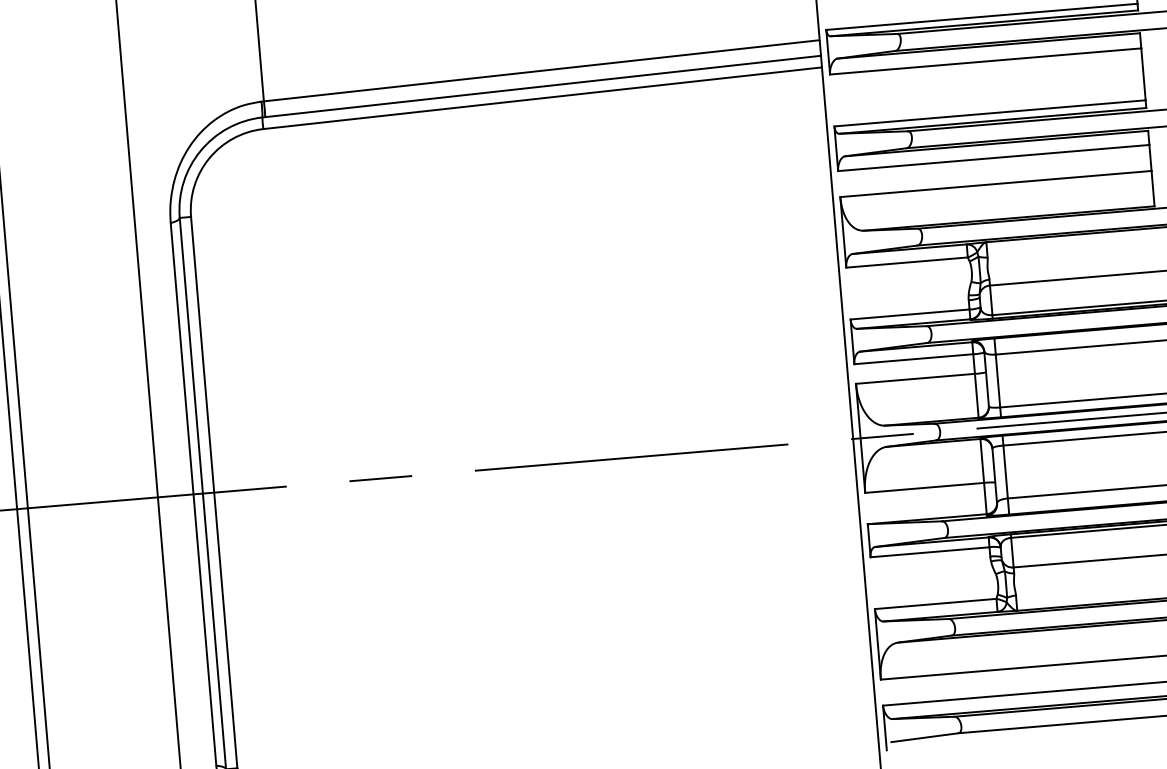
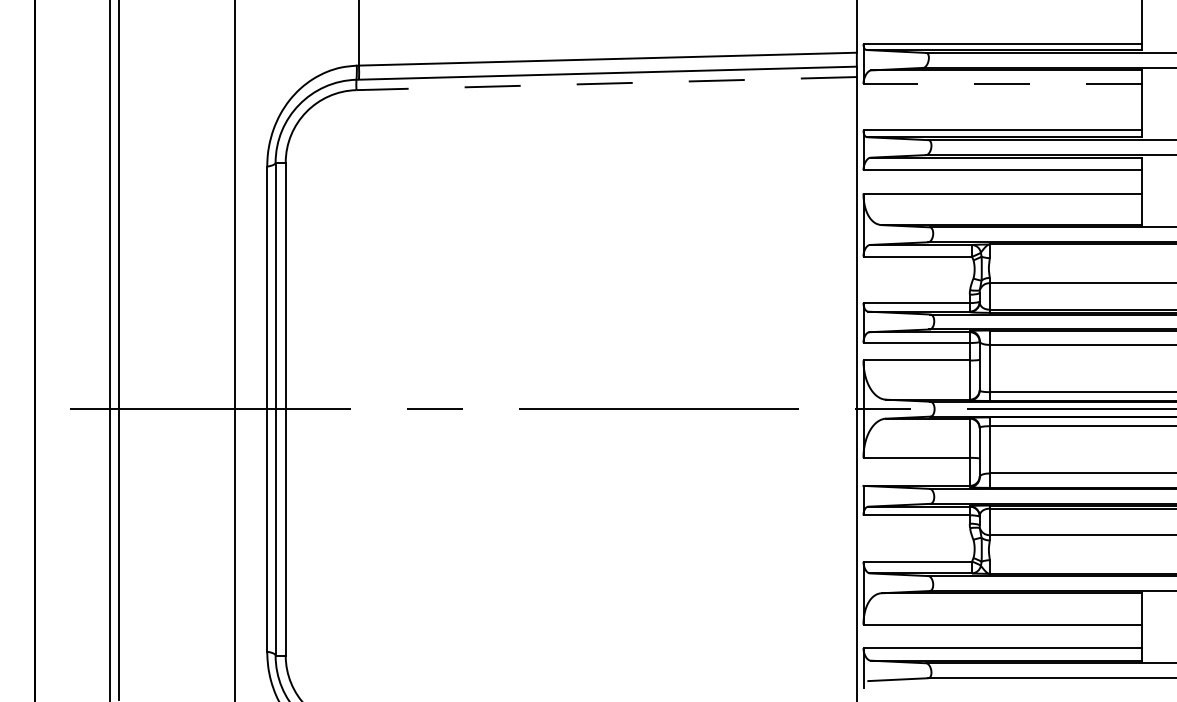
line: (985, 60) -> (1002, 83), solid -> dashed
line: (542, 98) -> (606, 83), solid -> dashed

